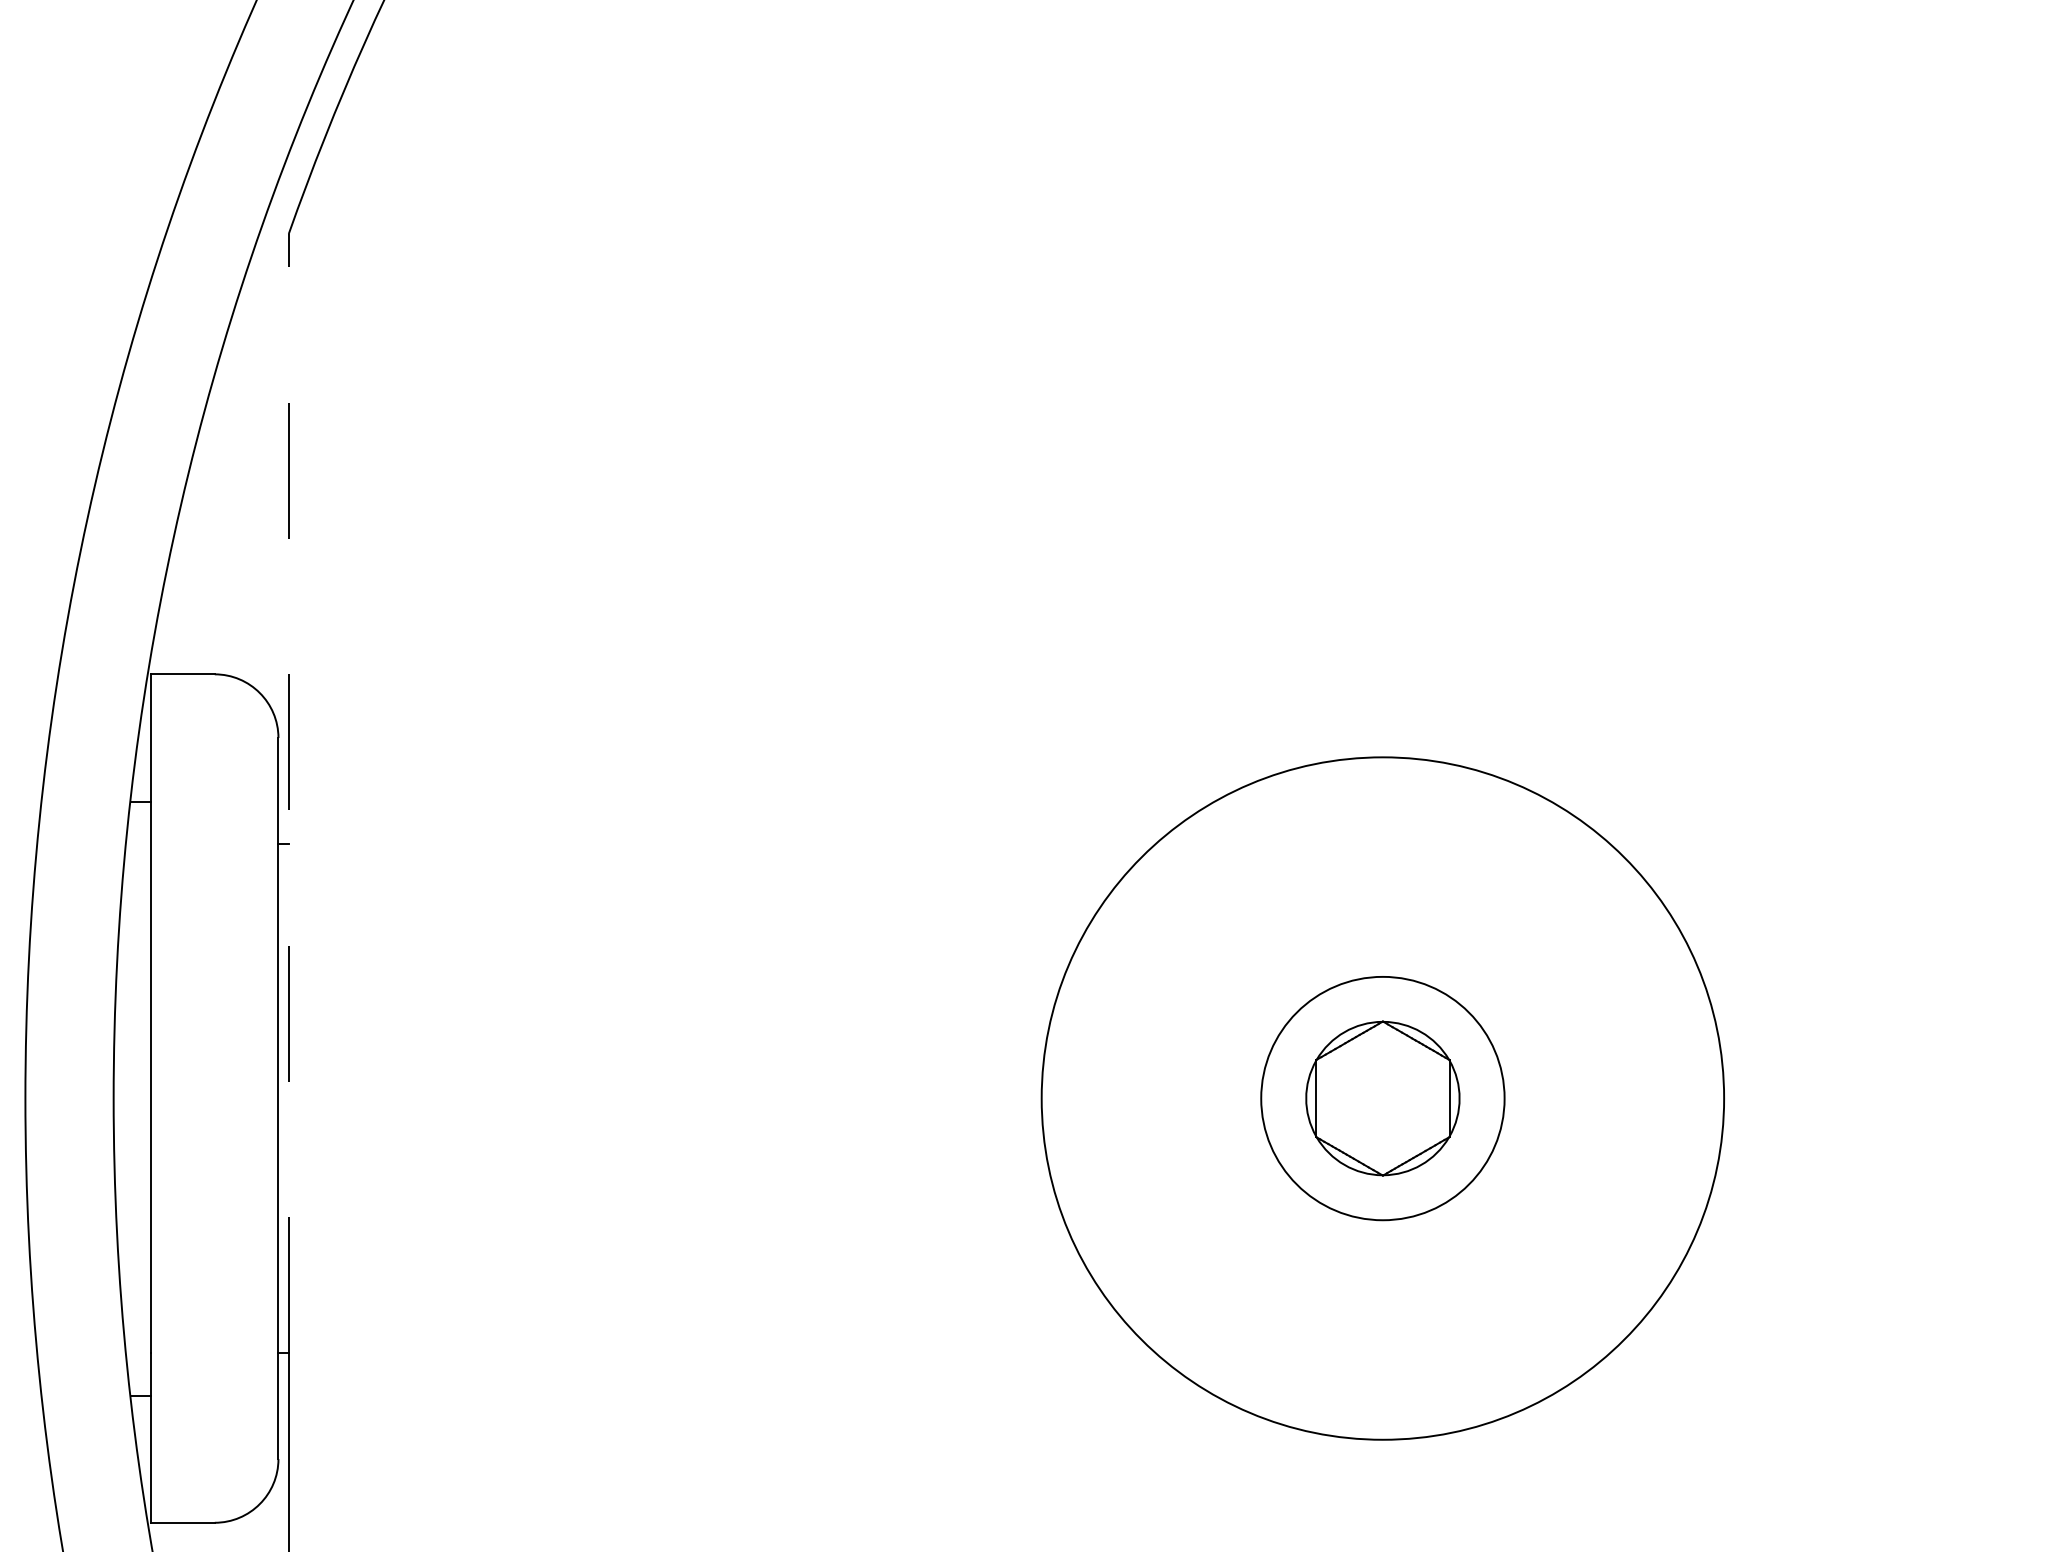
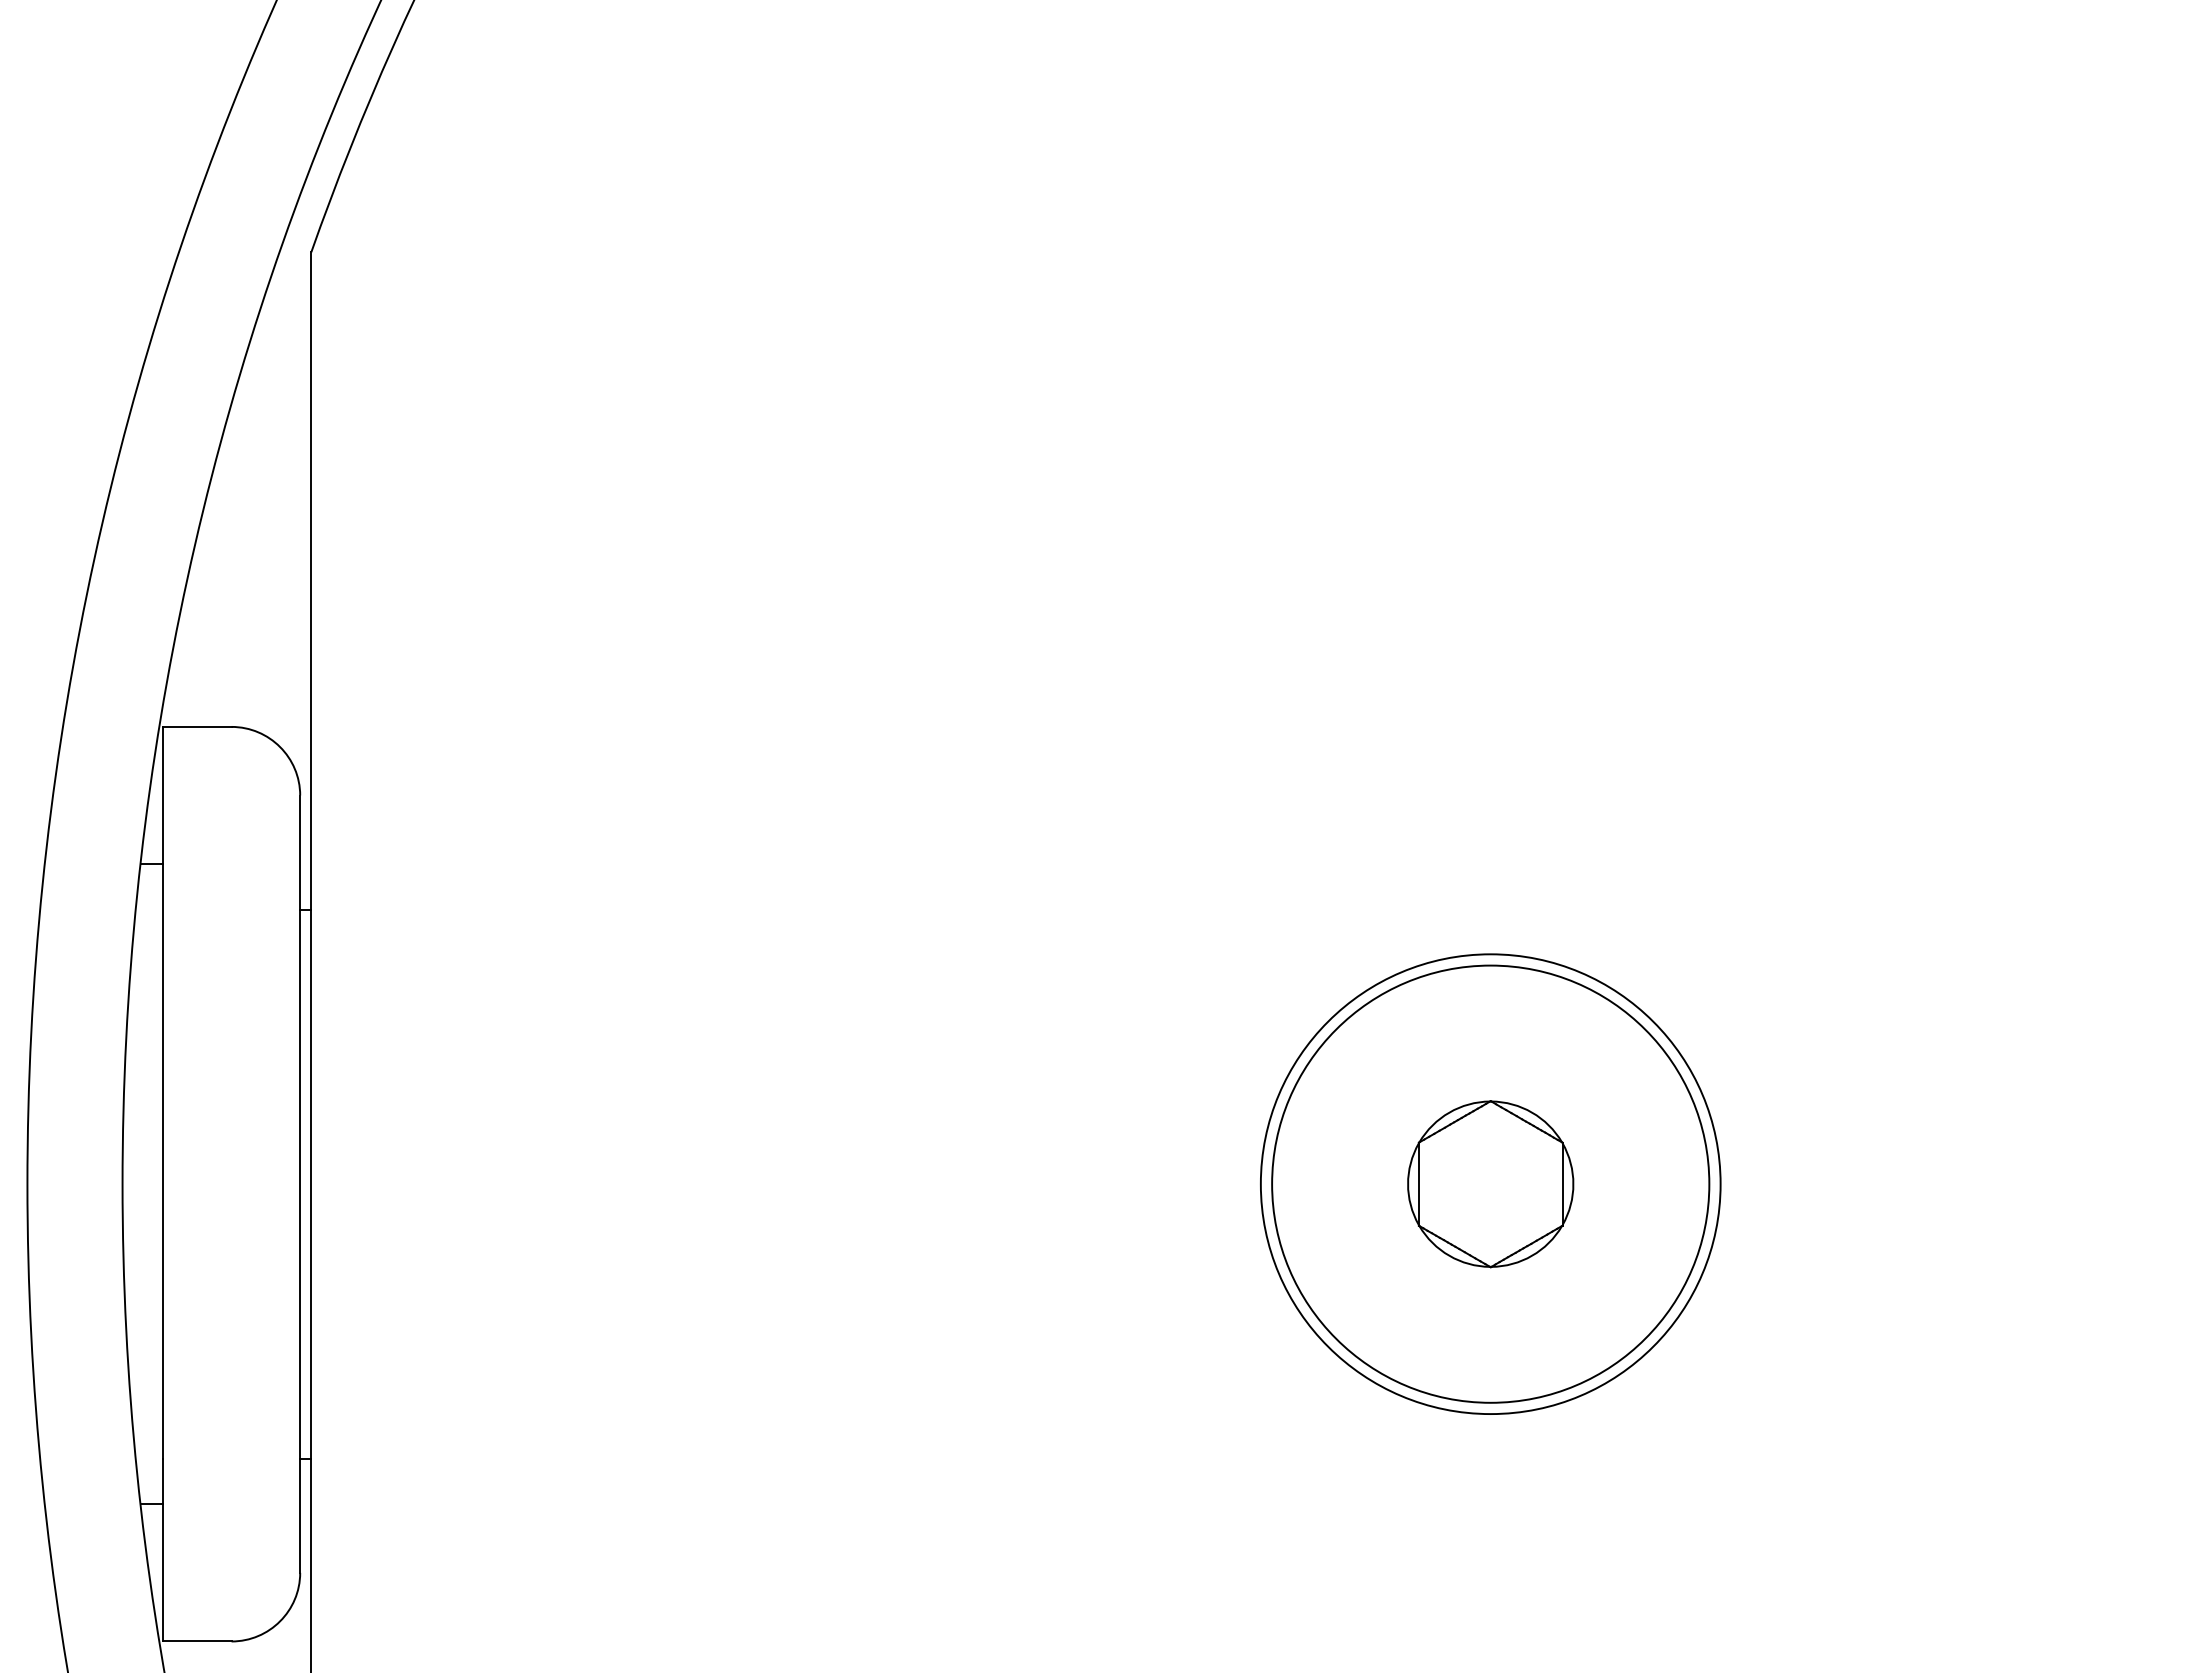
line: (288, 792) -> (311, 854), dashed -> solid
circle: (1382, 1097) -> (1490, 1183), size x1.67
circle: (1382, 1098) -> (1490, 1184), size x0.62

